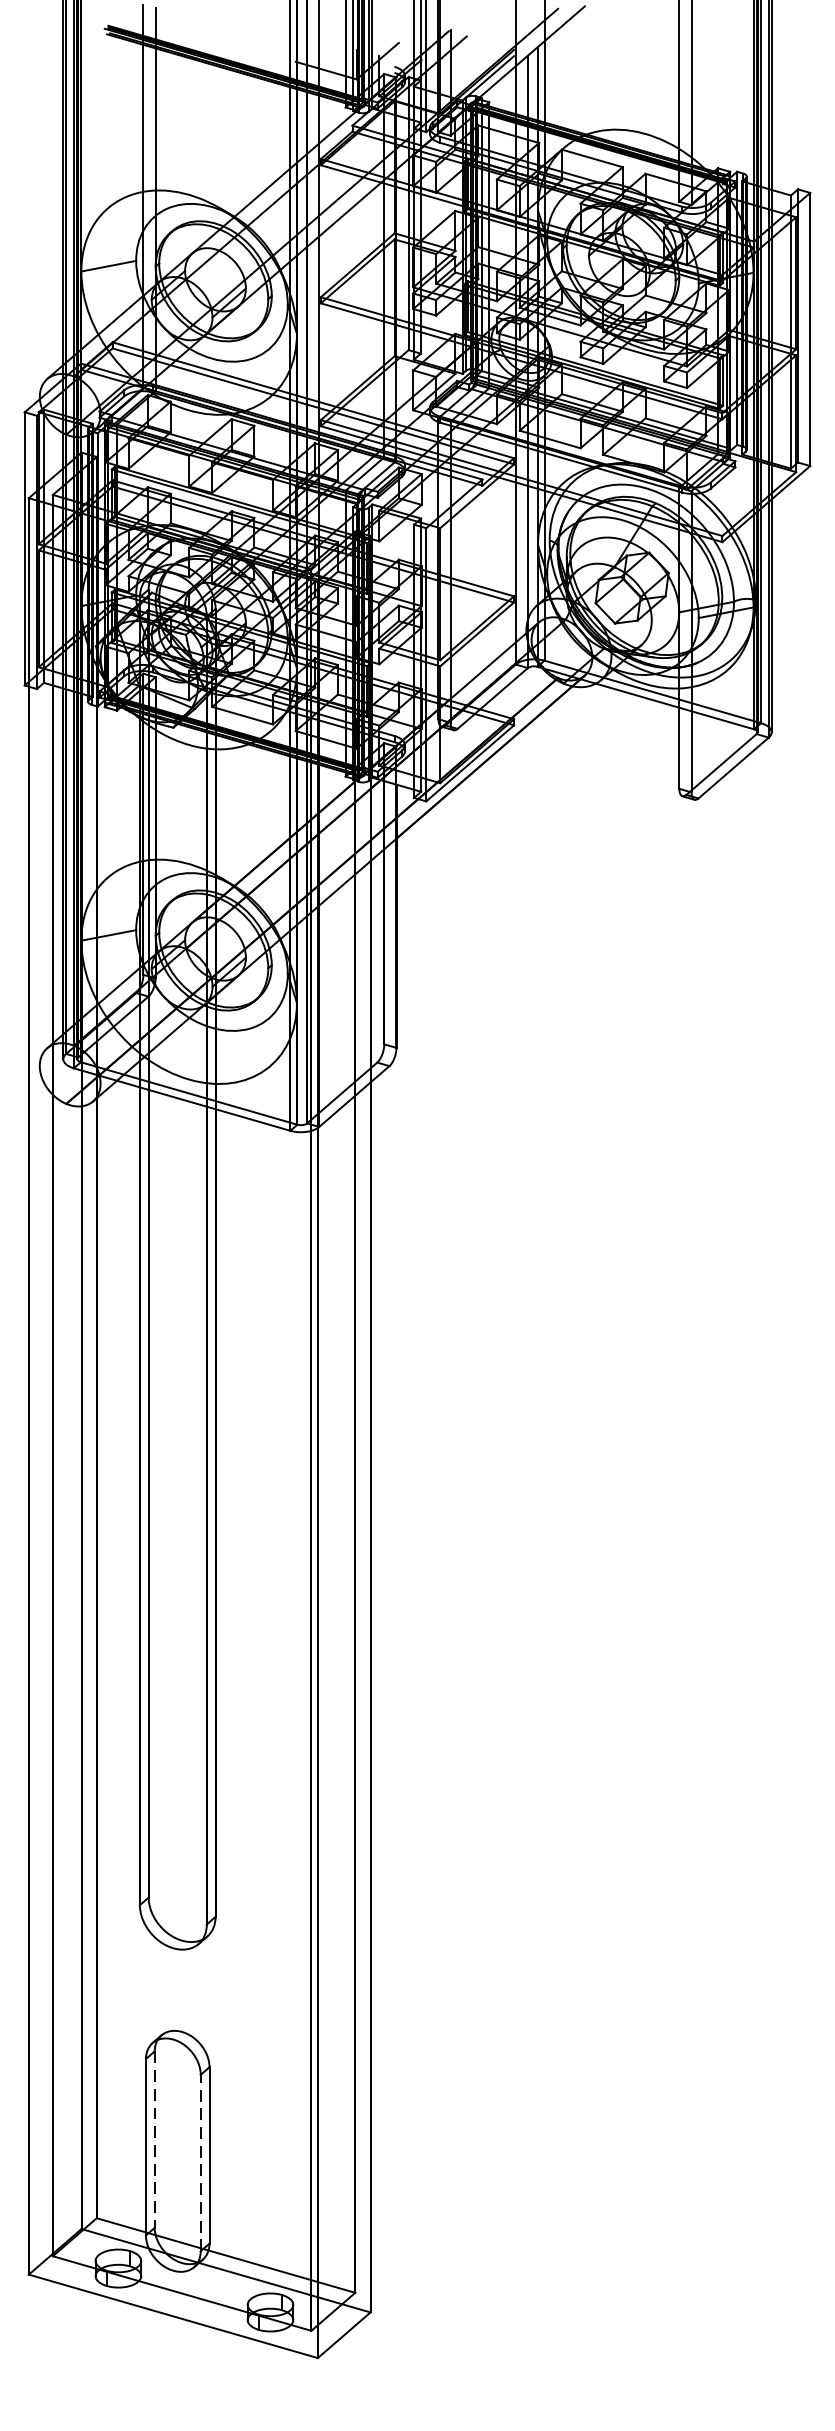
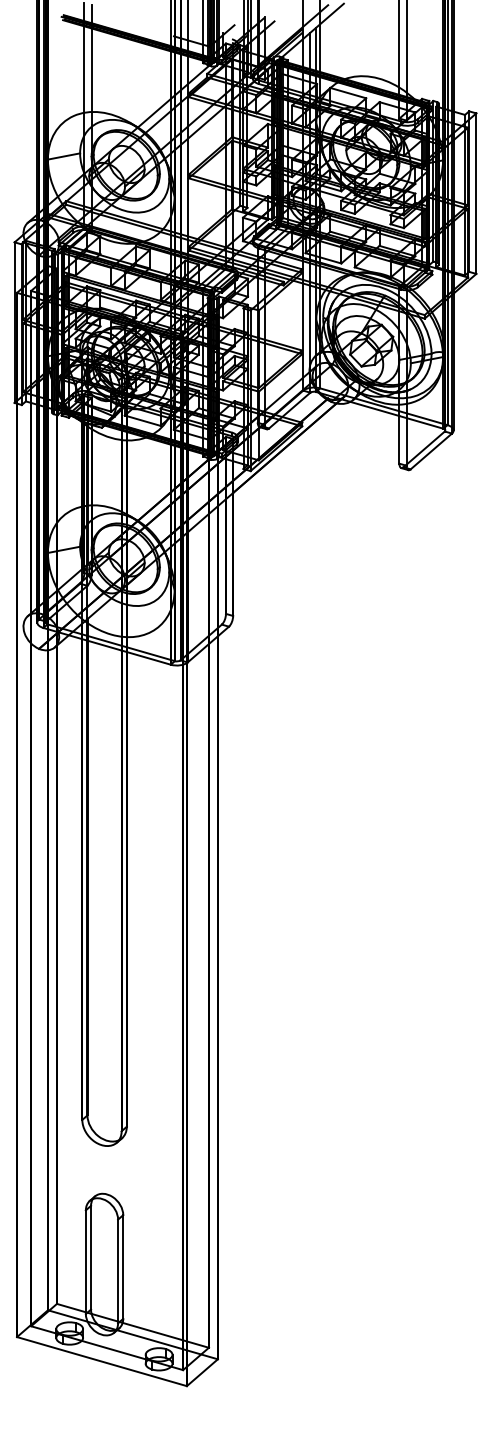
line: (155, 2139) -> (91, 1257), dashed -> solid
line: (201, 2163) -> (118, 1271), dashed -> solid

